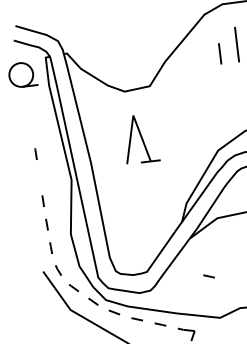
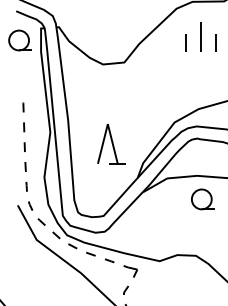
part: (140, 139) -> (111, 144), moved
line: (40, 177) -> (24, 127), added
part: (208, 276) -> (154, 225), removed

